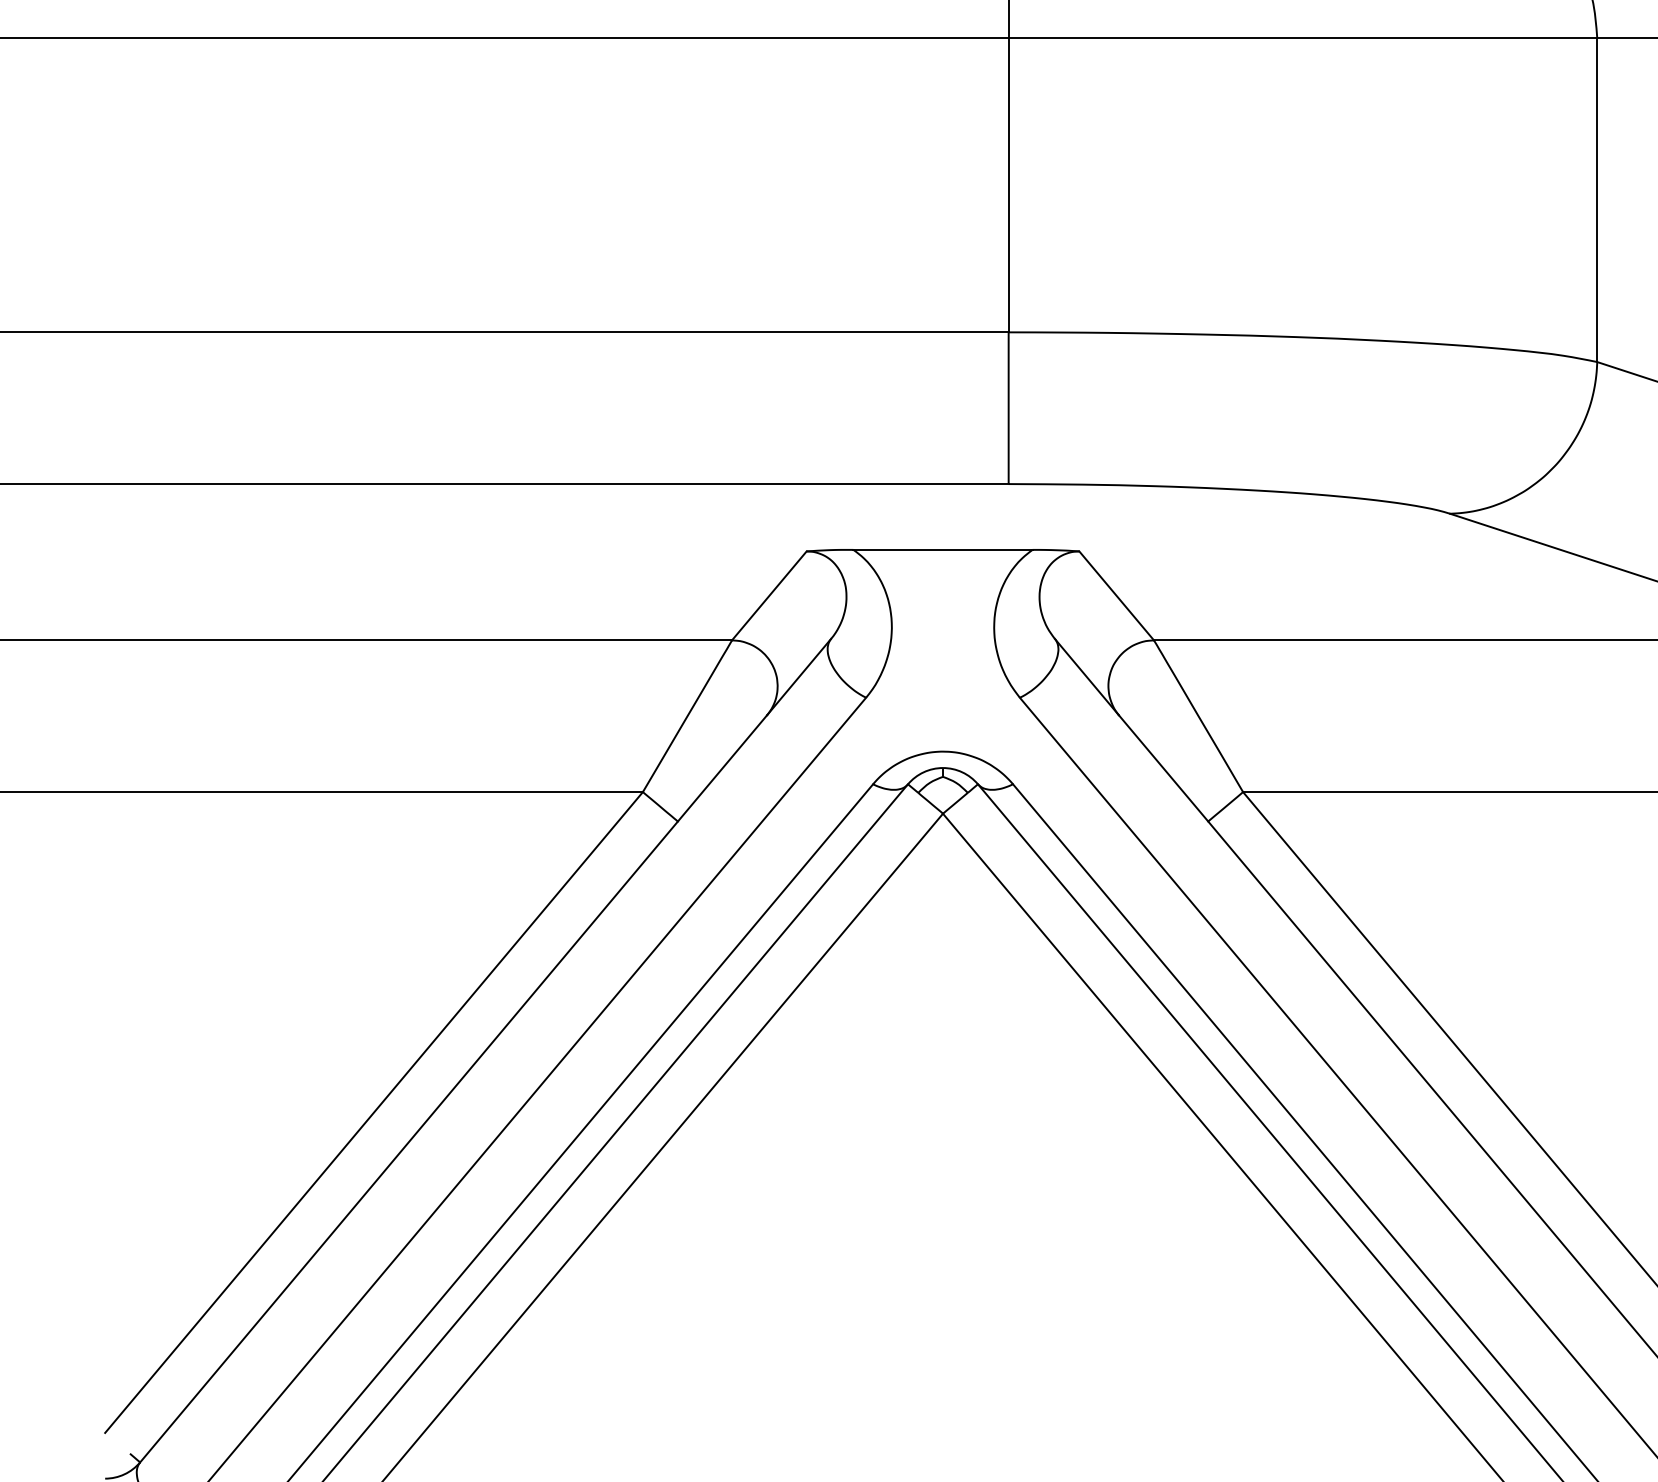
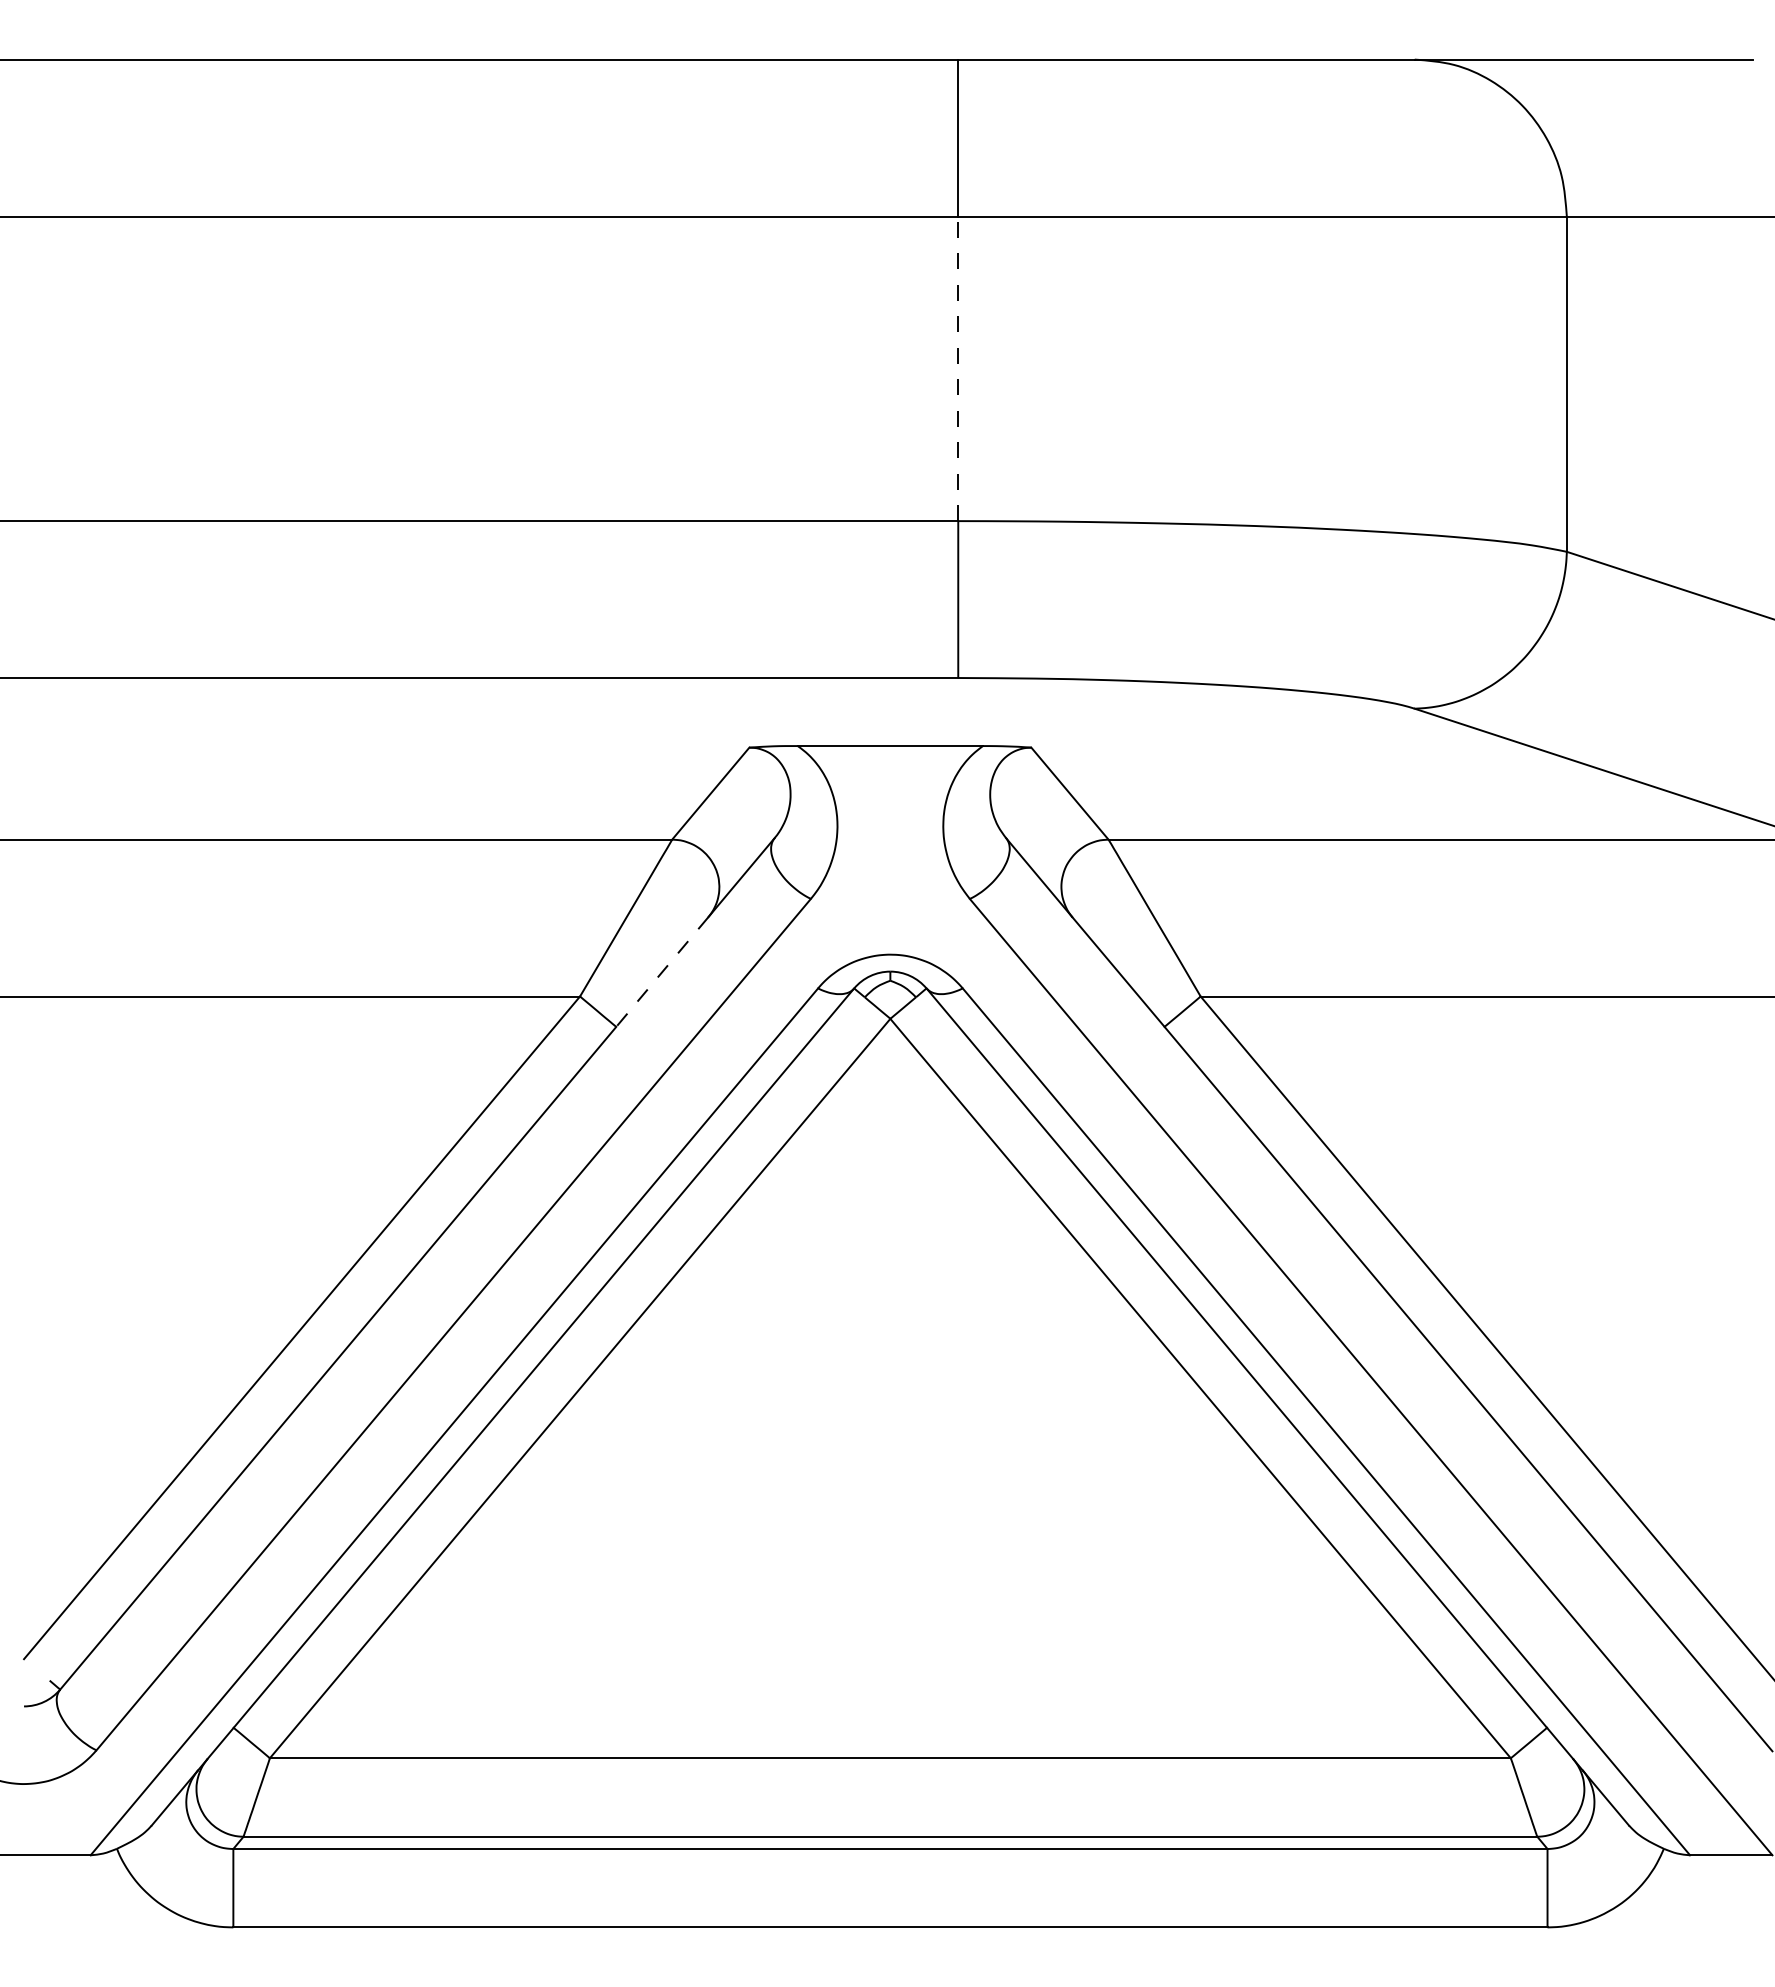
line: (1008, 184) -> (958, 368), solid -> dashed
line: (722, 768) -> (662, 972), solid -> dashed

